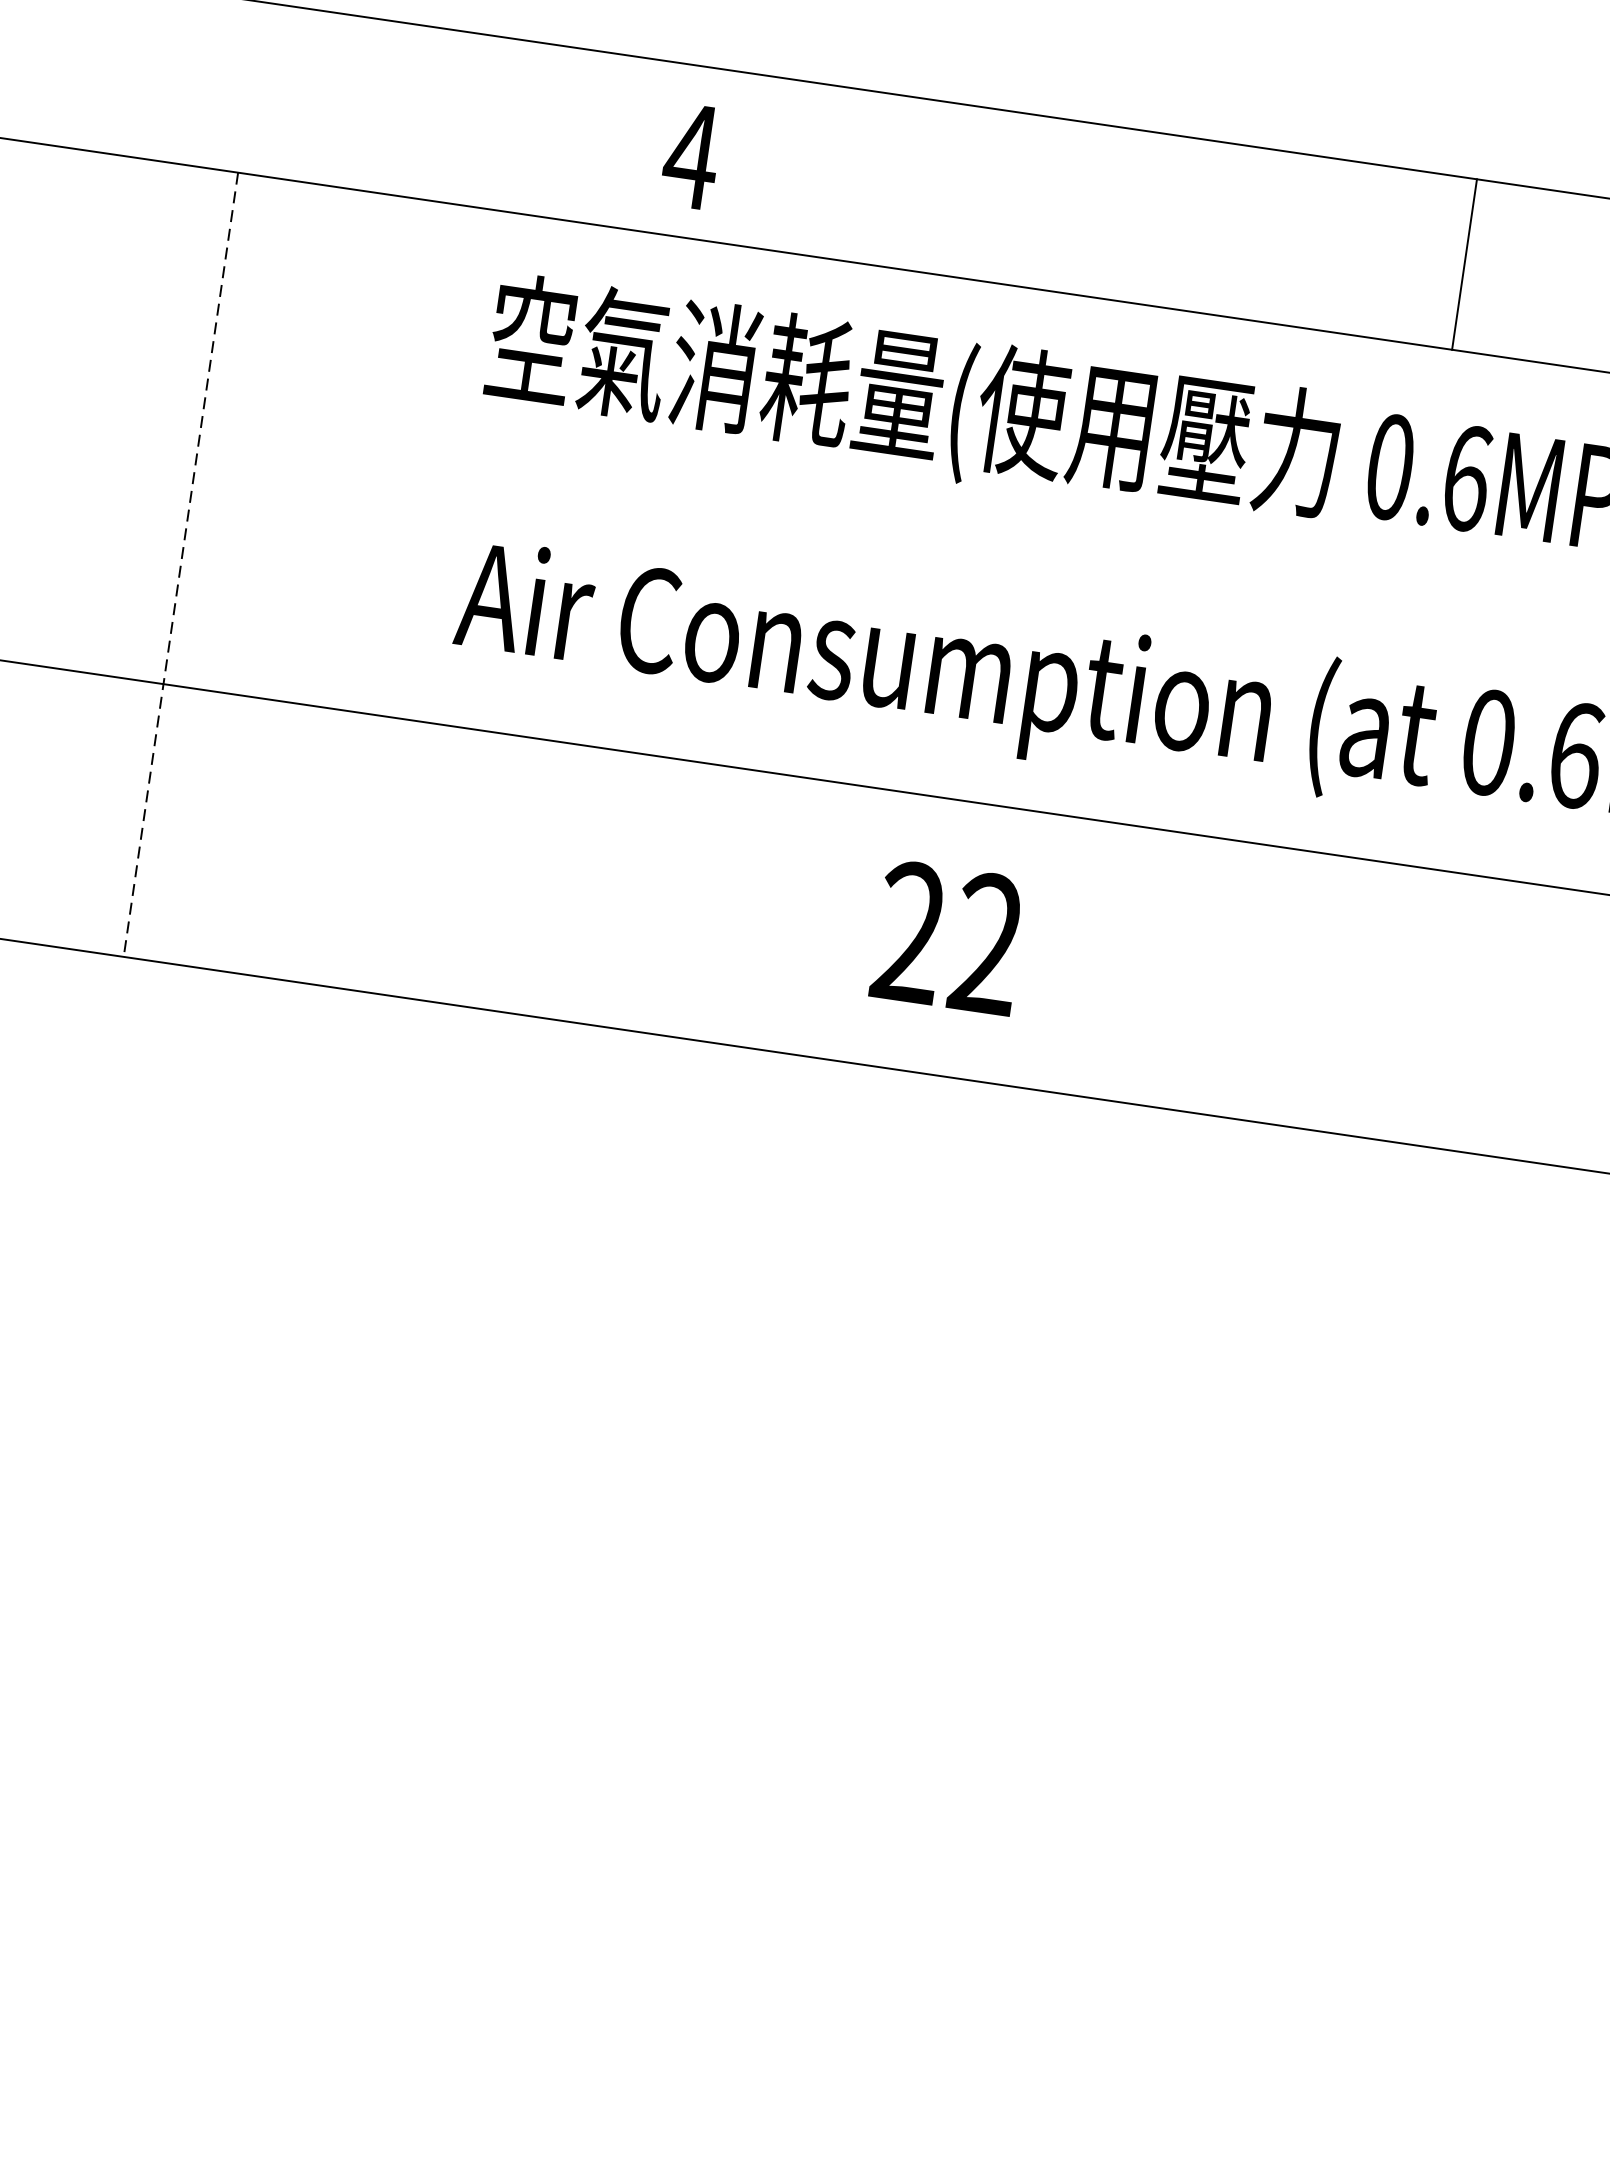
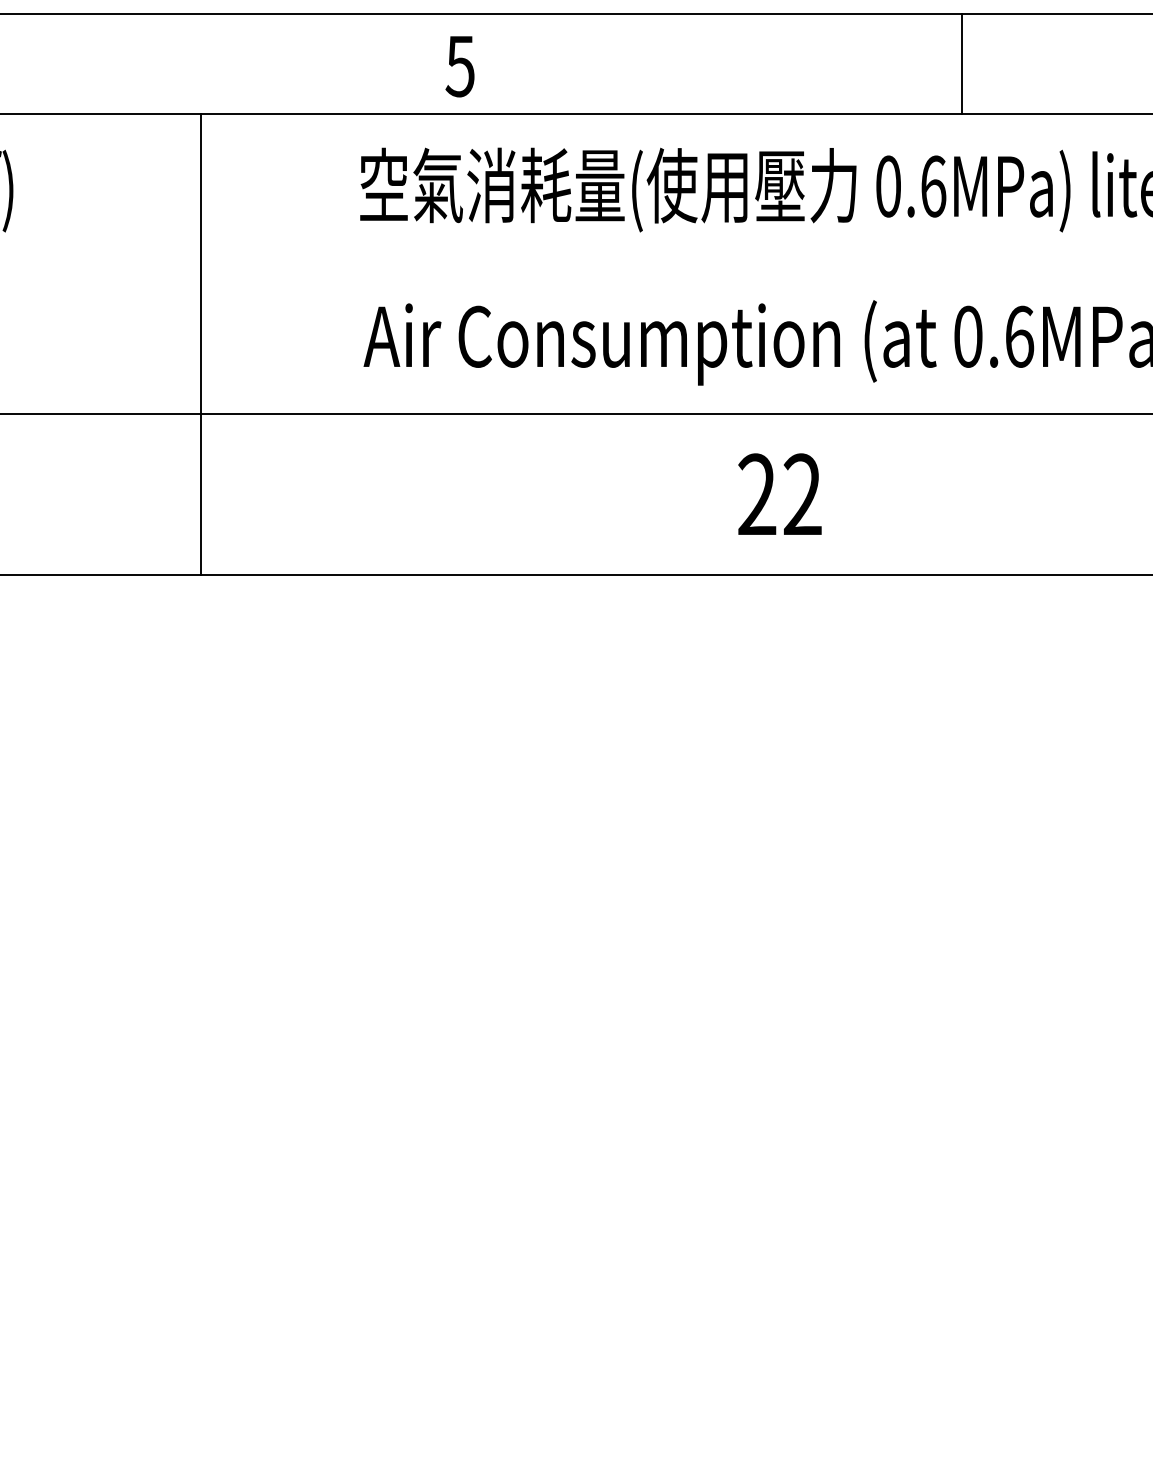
text: (690, 156) -> (459, 66), 4 -> 5
line: (1465, 264) -> (962, 63), moved
line: (180, 565) -> (200, 344), dashed -> solid
text: (948, 936) -> (779, 493), moved

